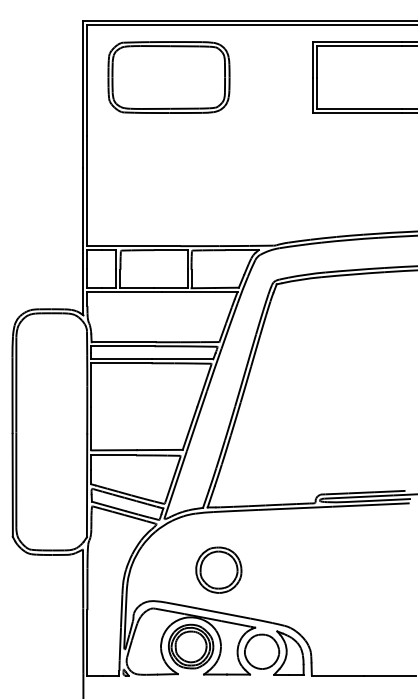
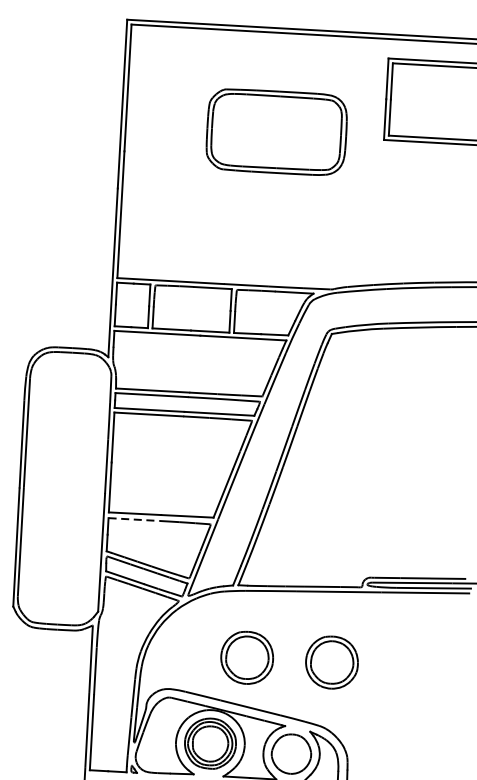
part: (168, 77) -> (276, 132), moved
line: (114, 455) -> (134, 519), solid -> dashed
part: (292, 569) -> (331, 661), added

